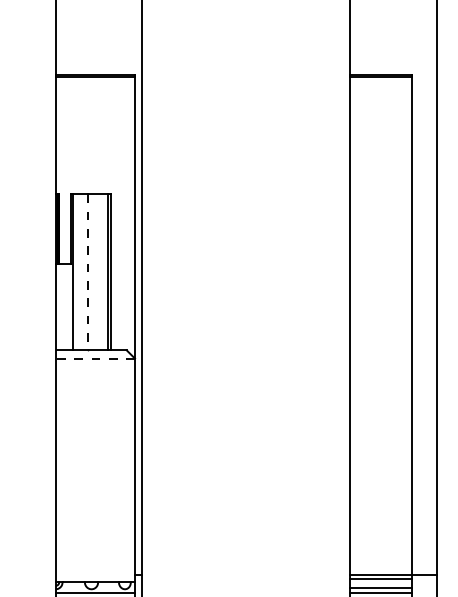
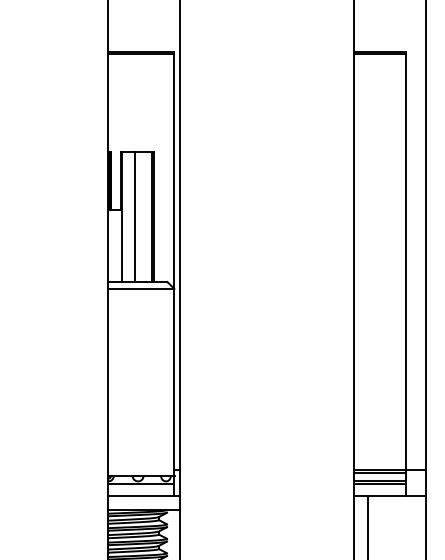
line: (88, 272) -> (135, 217), dashed -> solid
line: (94, 359) -> (140, 289), dashed -> solid

